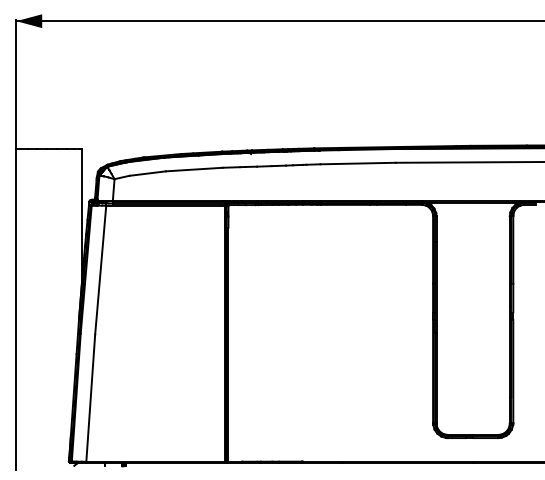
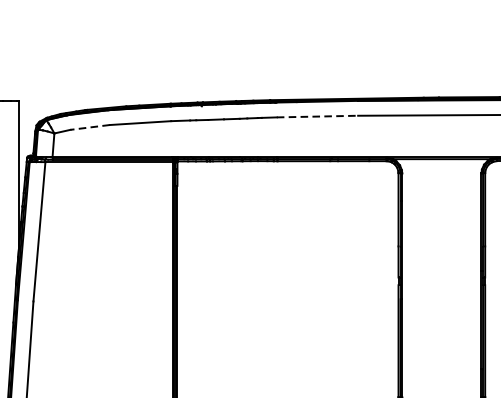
line: (358, 163) -> (317, 116), solid -> dashed
line: (147, 173) -> (89, 127), solid -> dashed

